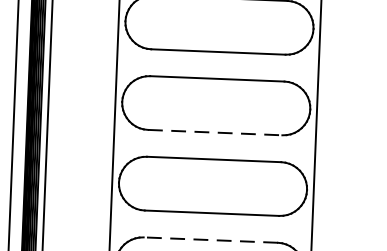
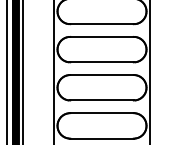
line: (216, 133) -> (102, 62), dashed -> solid
line: (211, 240) -> (102, 113), dashed -> solid

